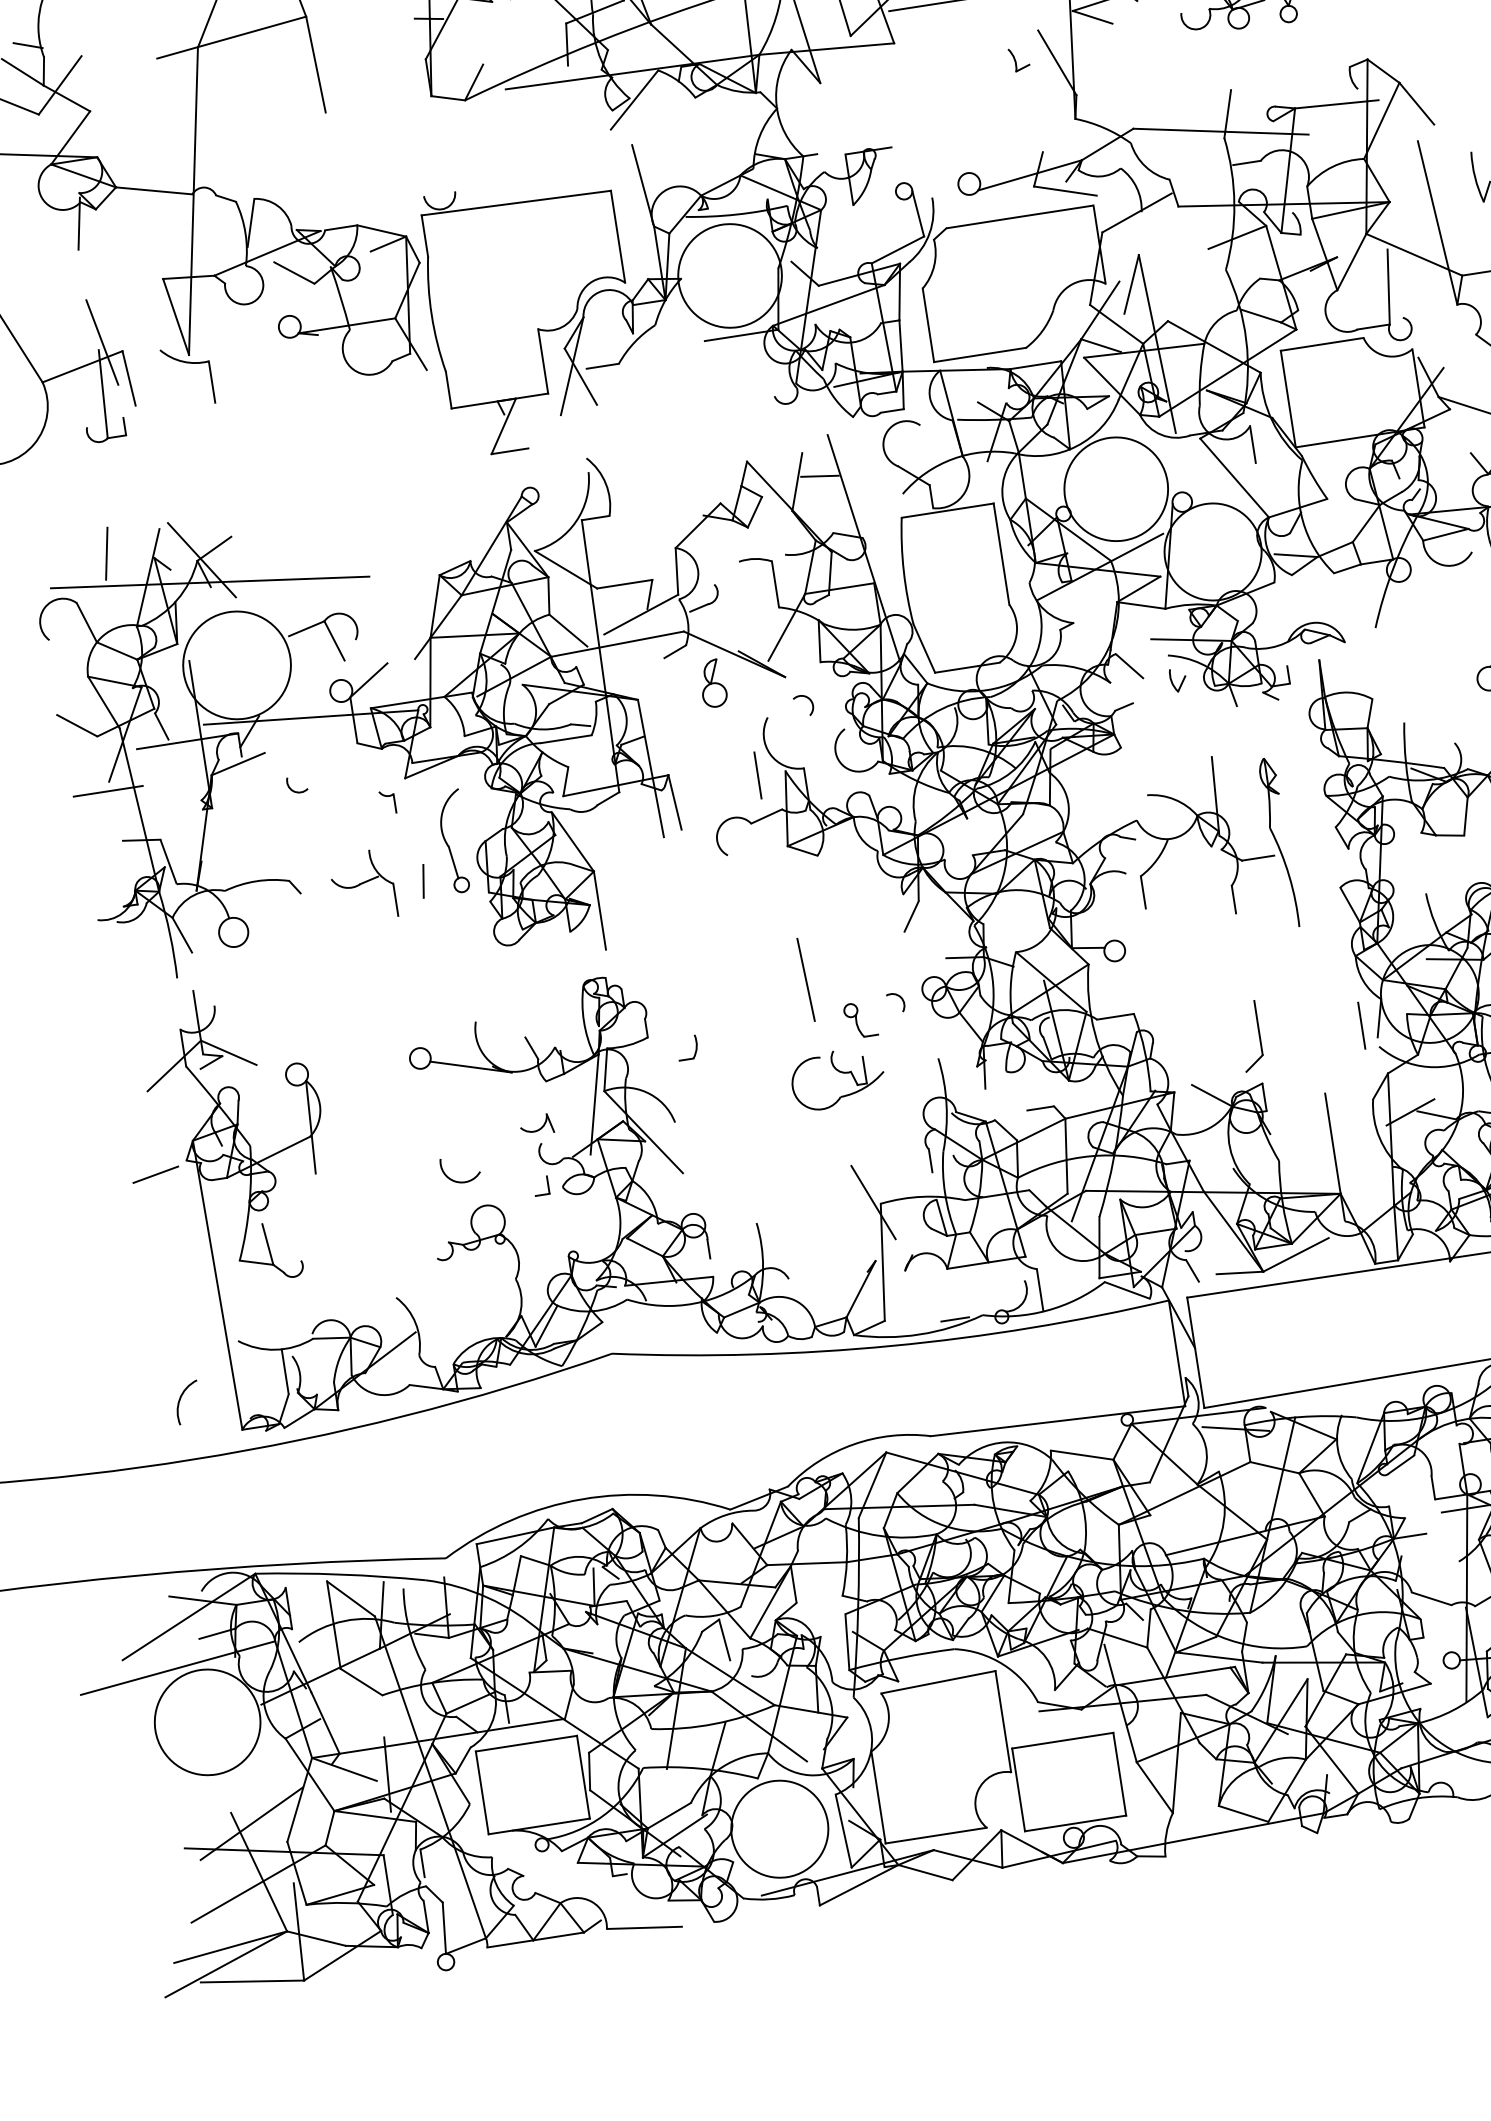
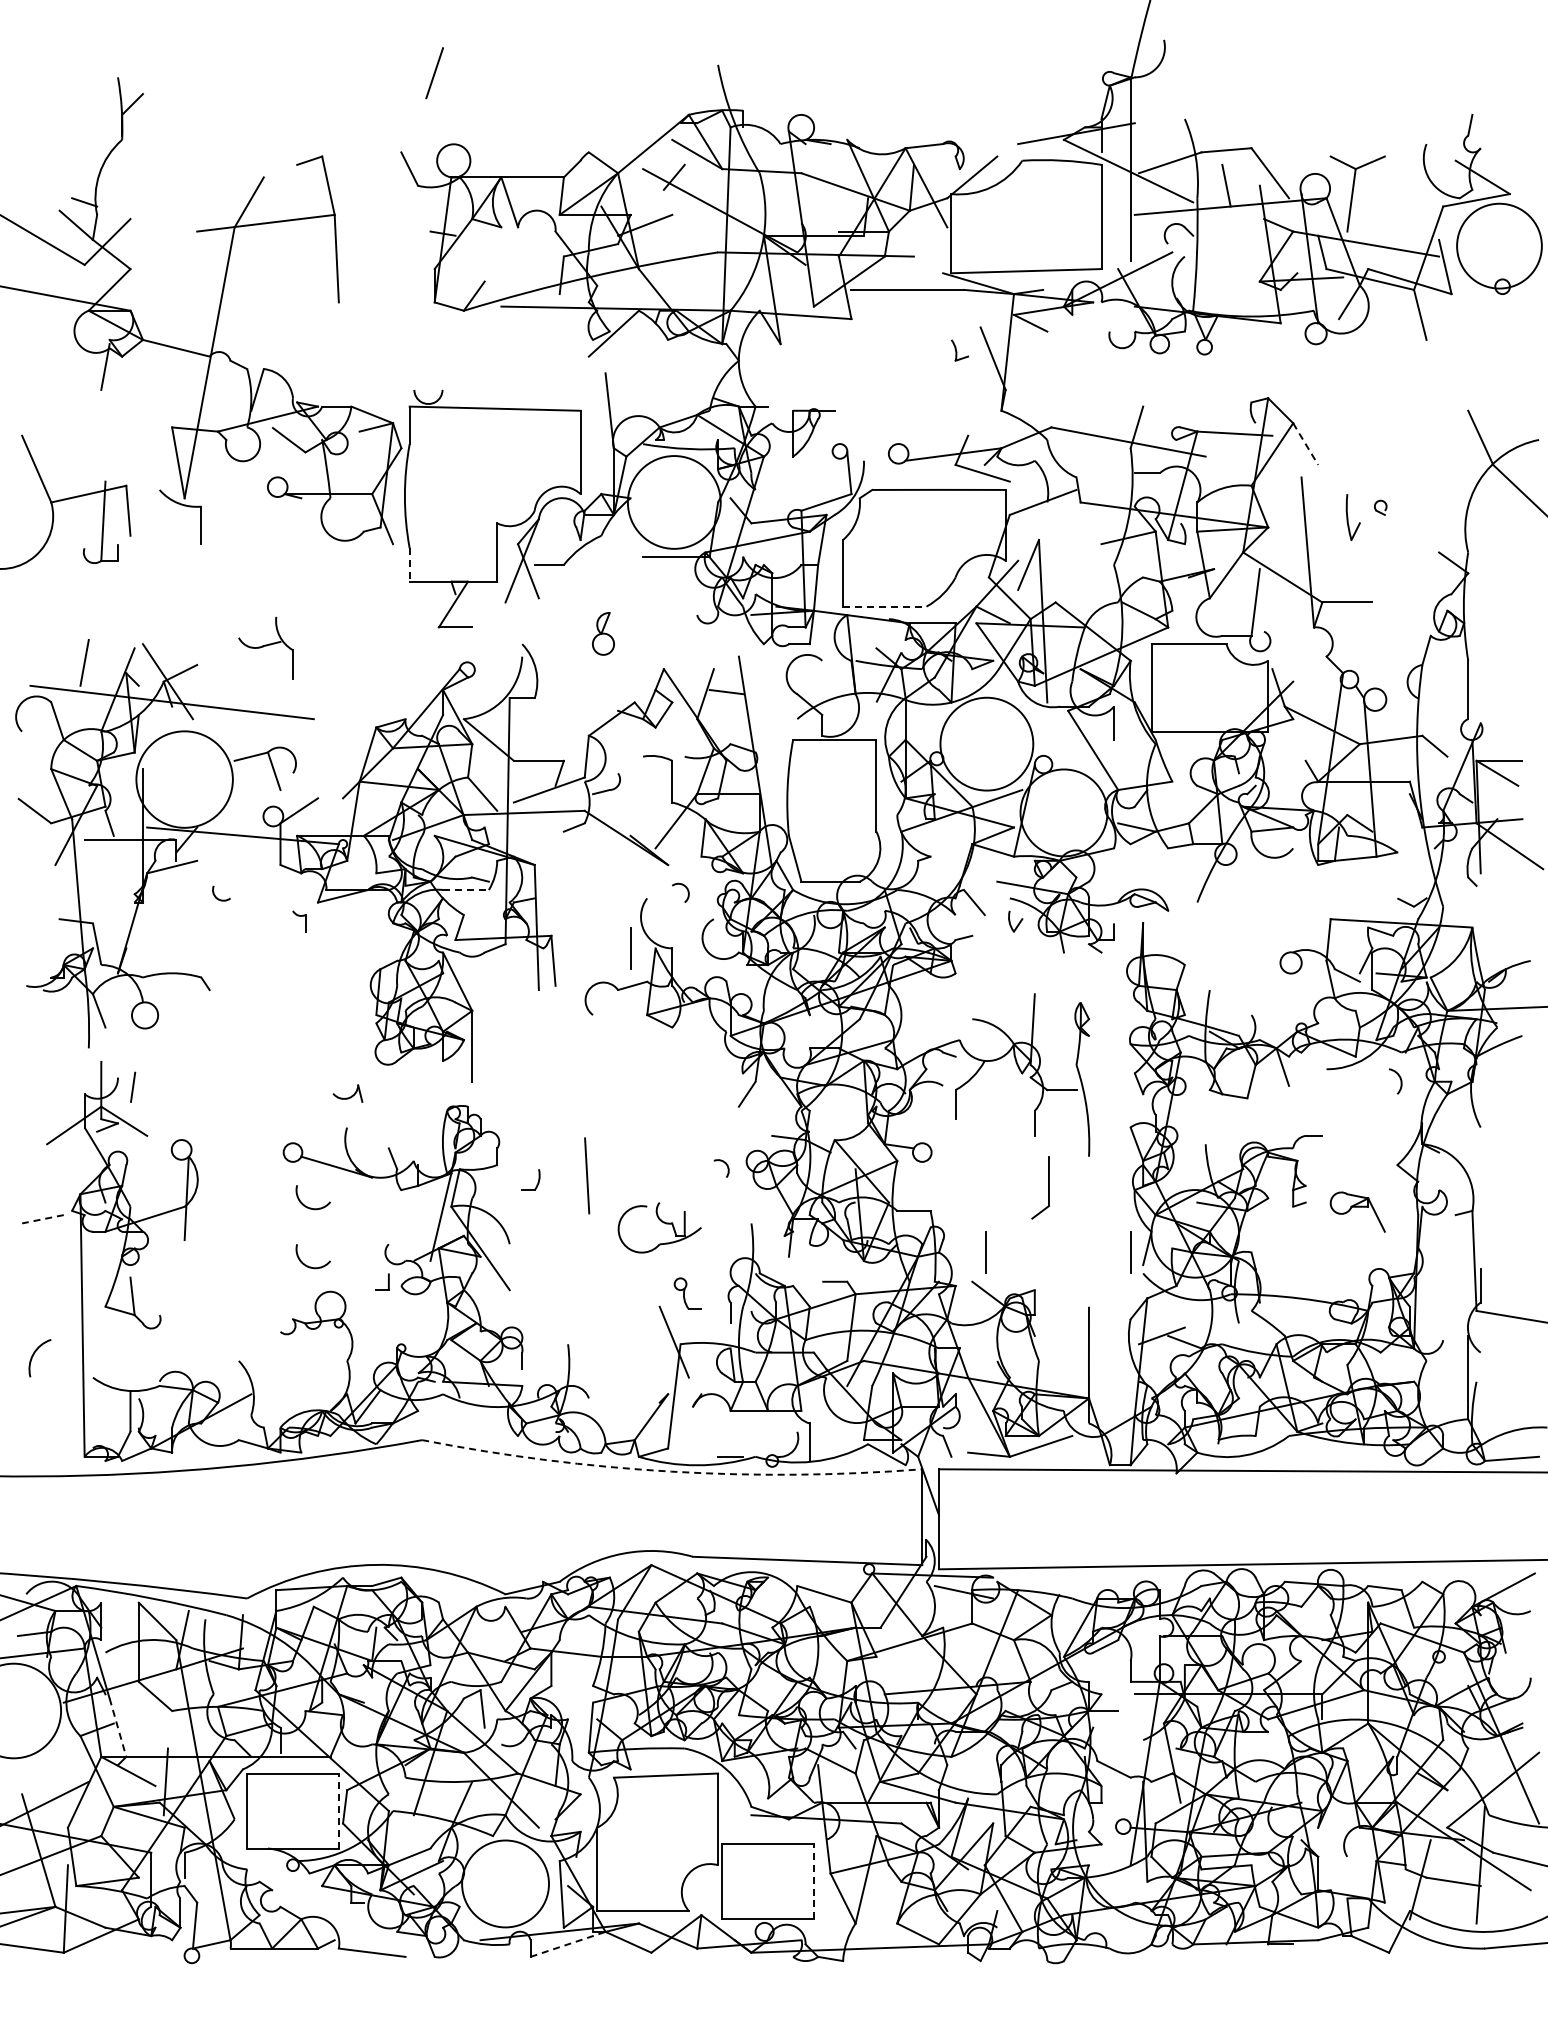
line: (1416, 104) -> (1305, 444), solid -> dashed
line: (102, 341) -> (109, 474), removed
line: (979, 354) -> (884, 606), solid -> dashed
line: (448, 389) -> (409, 564), solid -> dashed
part: (713, 683) -> (603, 633), moved
line: (565, 739) -> (465, 890), solid -> dashed
line: (108, 791) -> (53, 873), removed
part: (454, 841) -> (352, 965), removed
line: (423, 880) -> (133, 1086), moved
part: (362, 886) -> (265, 648), moved
line: (806, 979) -> (587, 1175), moved
part: (860, 1019) -> (687, 1293), moved
part: (1259, 1034) -> (1048, 1187), moved
line: (1201, 1050) -> (985, 1252), added
arc: (446, 1115) -> (308, 1206), added
part: (536, 1125) -> (347, 1093), moved
line: (155, 1175) -> (42, 1219), solid -> dashed
arc: (892, 1345) -> (671, 1471), solid -> dashed
arc: (180, 1401) -> (33, 1356), moved
line: (326, 1723) -> (118, 1728), solid -> dashed
line: (1119, 1773) -> (813, 1881), solid -> dashed
line: (583, 1777) -> (338, 1811), solid -> dashed
line: (859, 1885) -> (568, 1944), solid -> dashed

